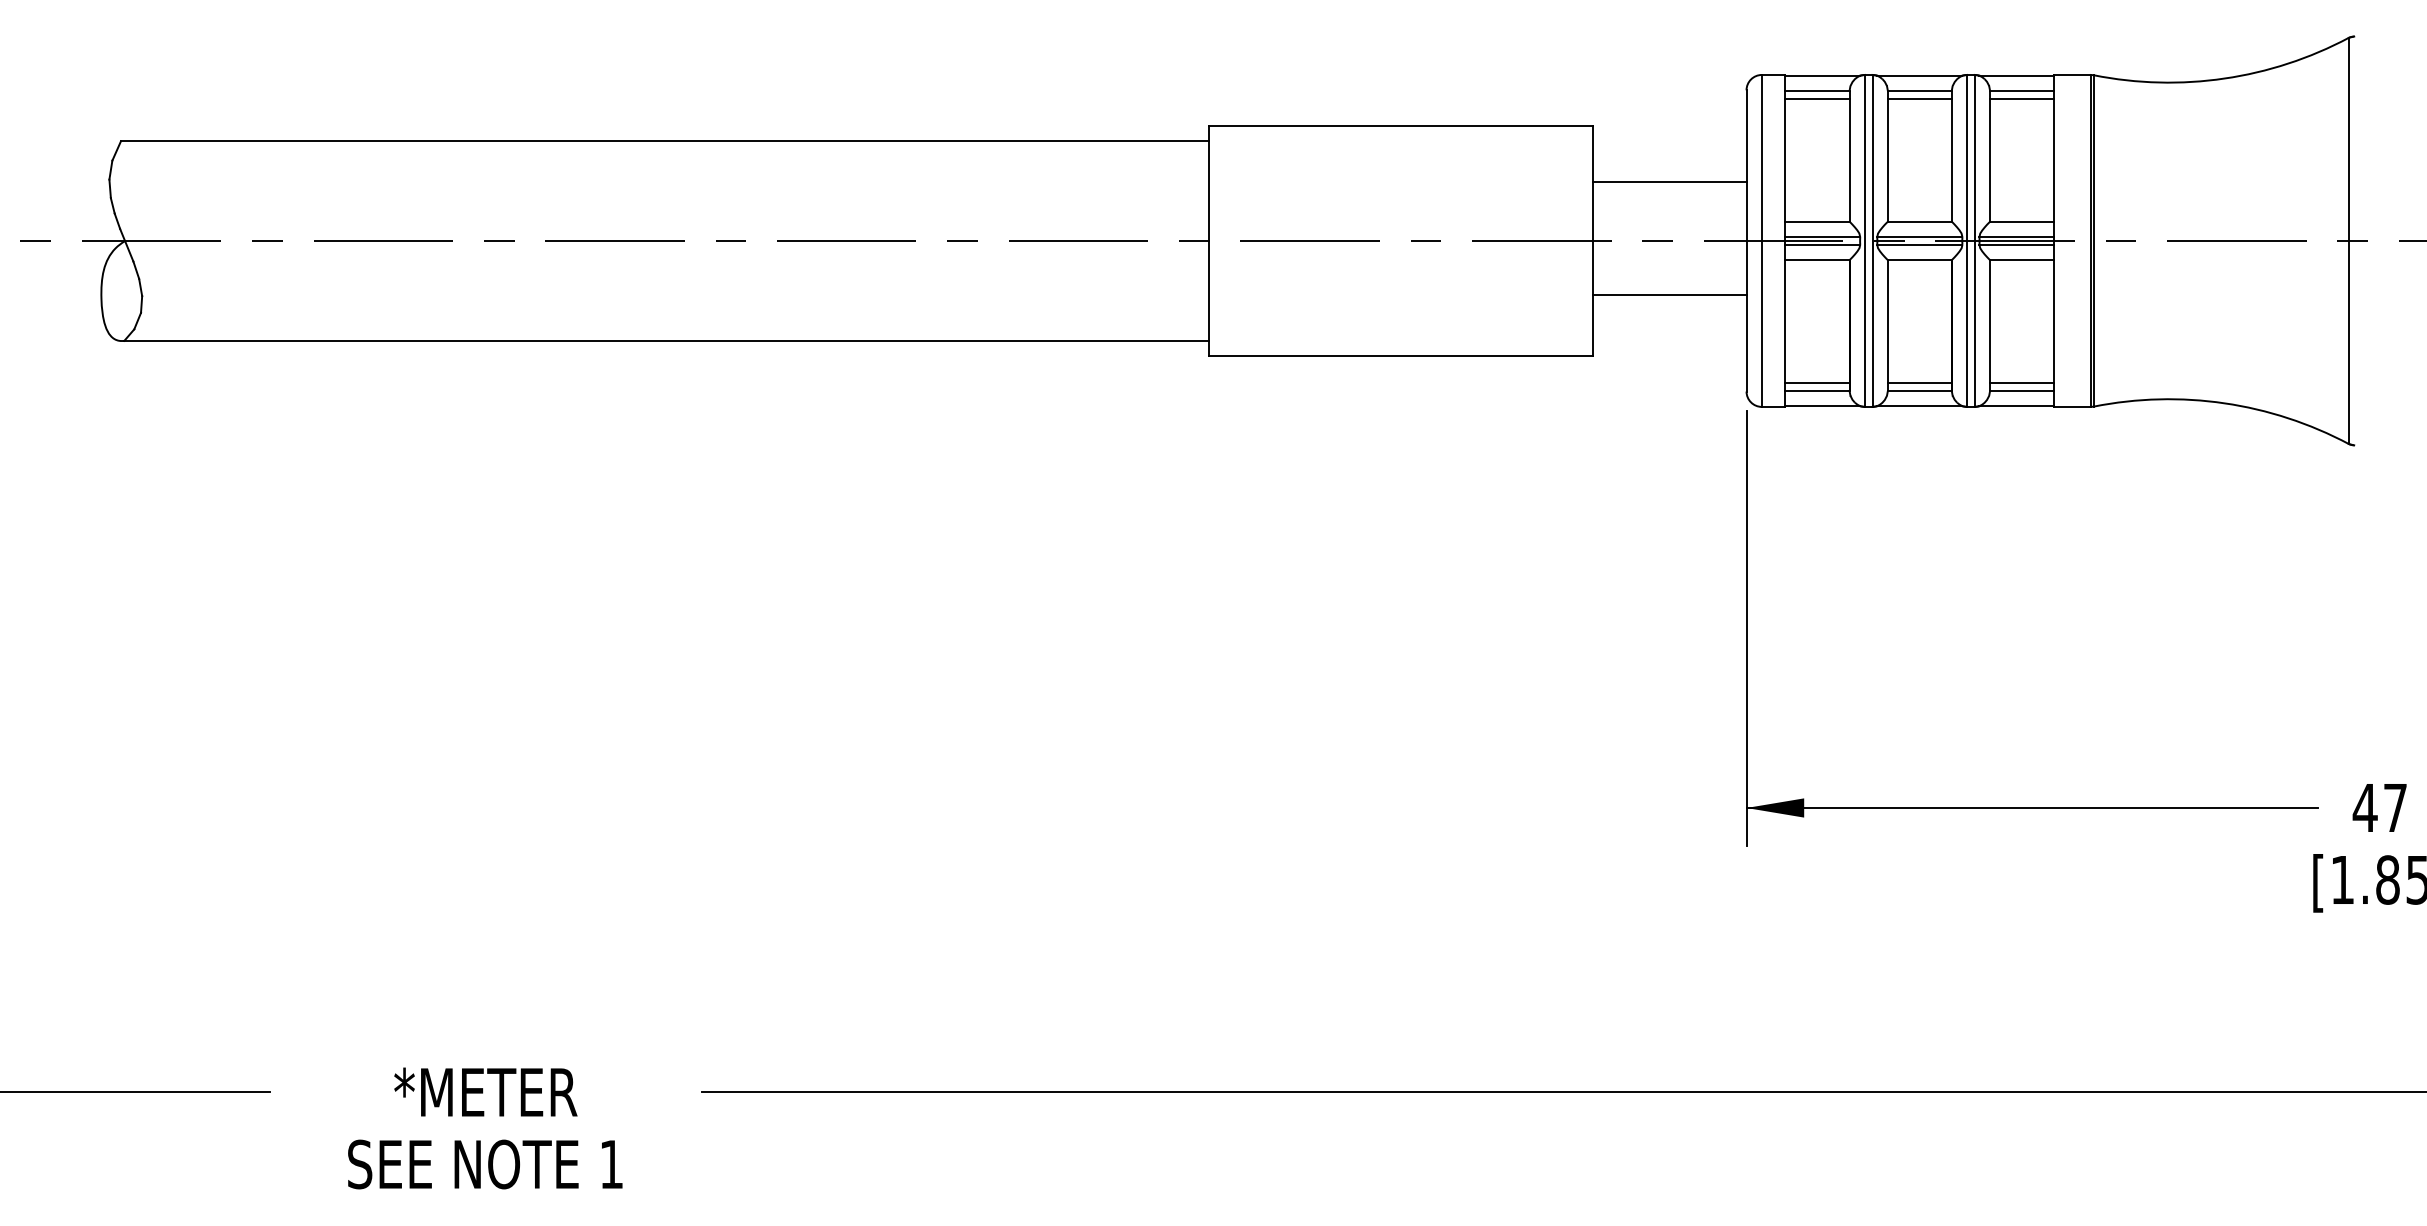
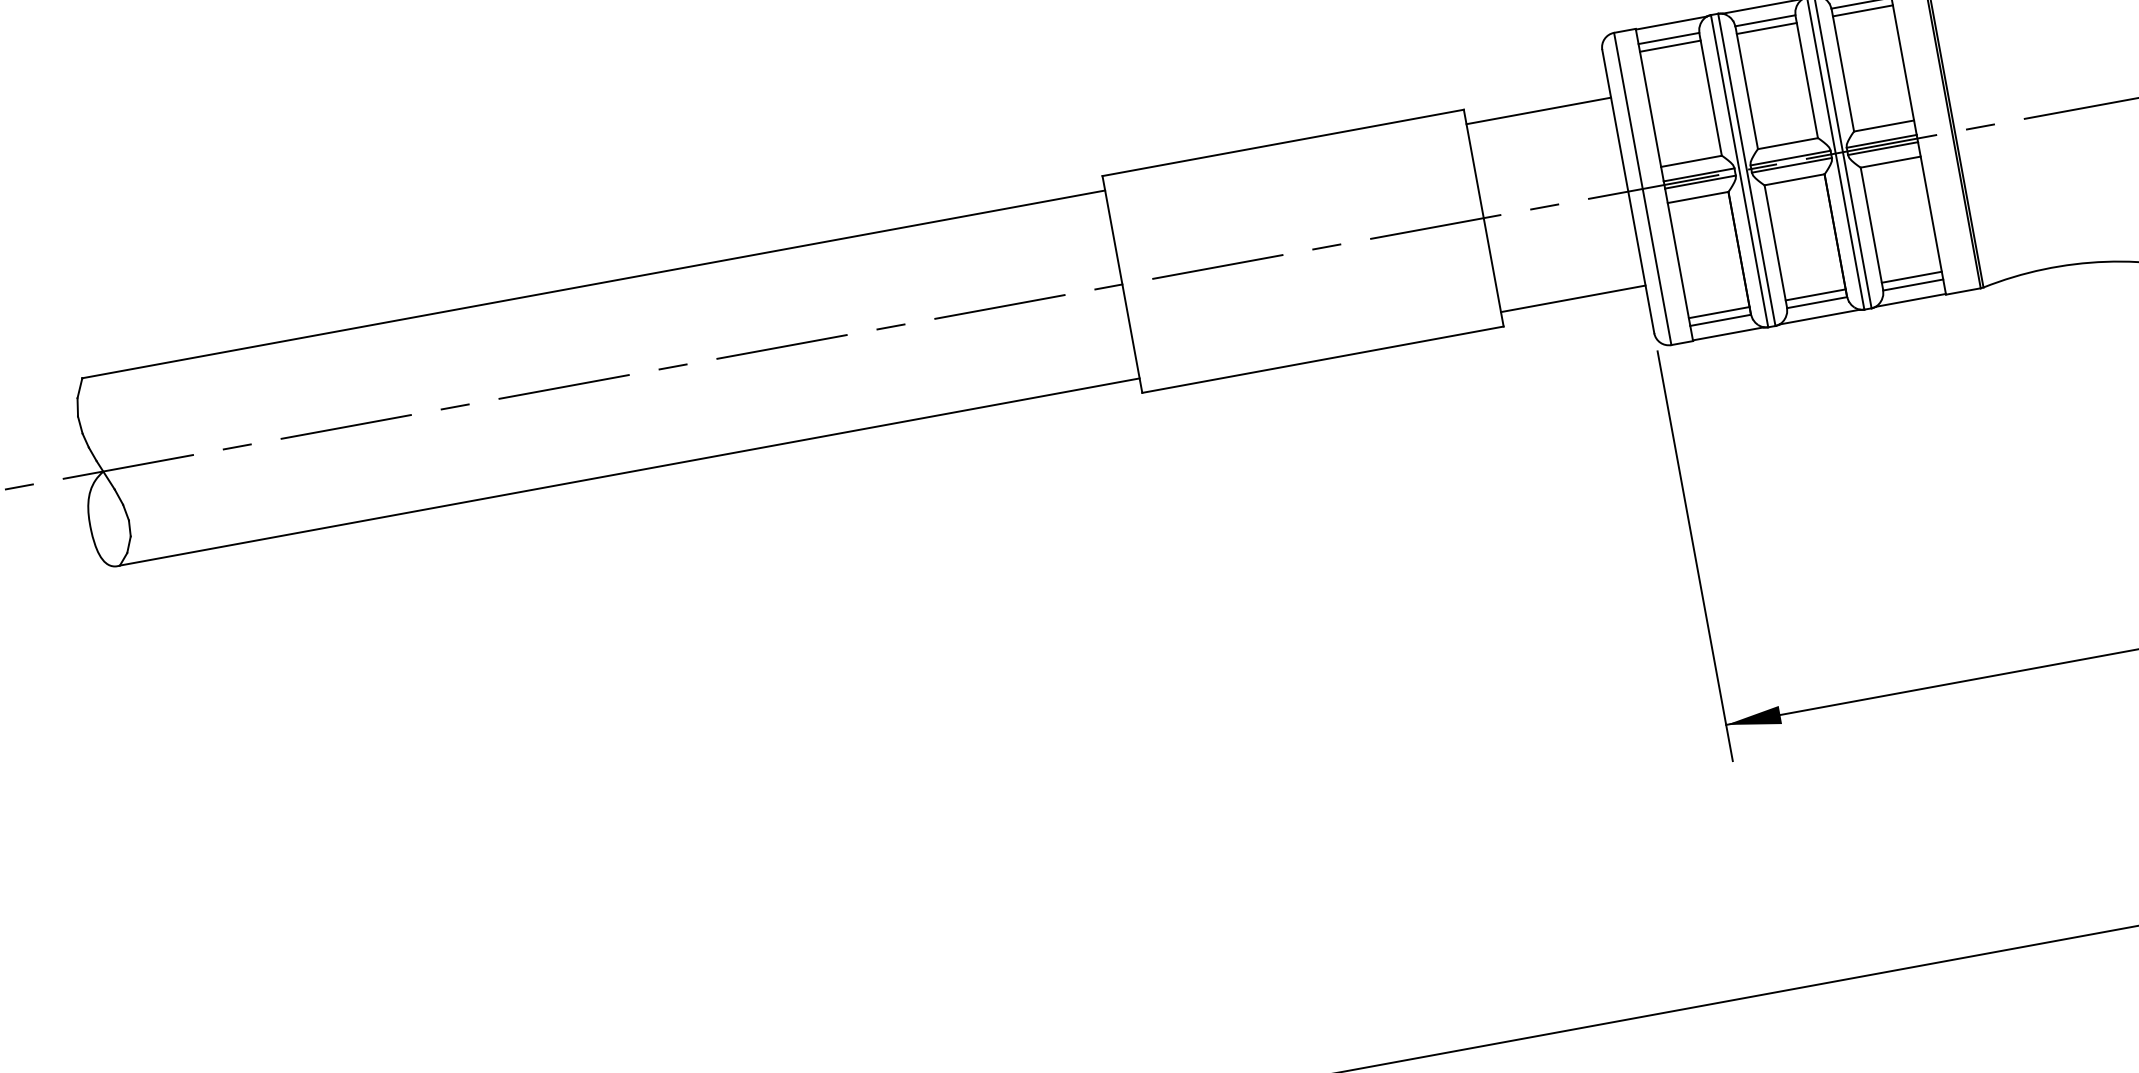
line: (1669, 182) -> (1538, 111), moved
line: (1669, 294) -> (1573, 298), moved

